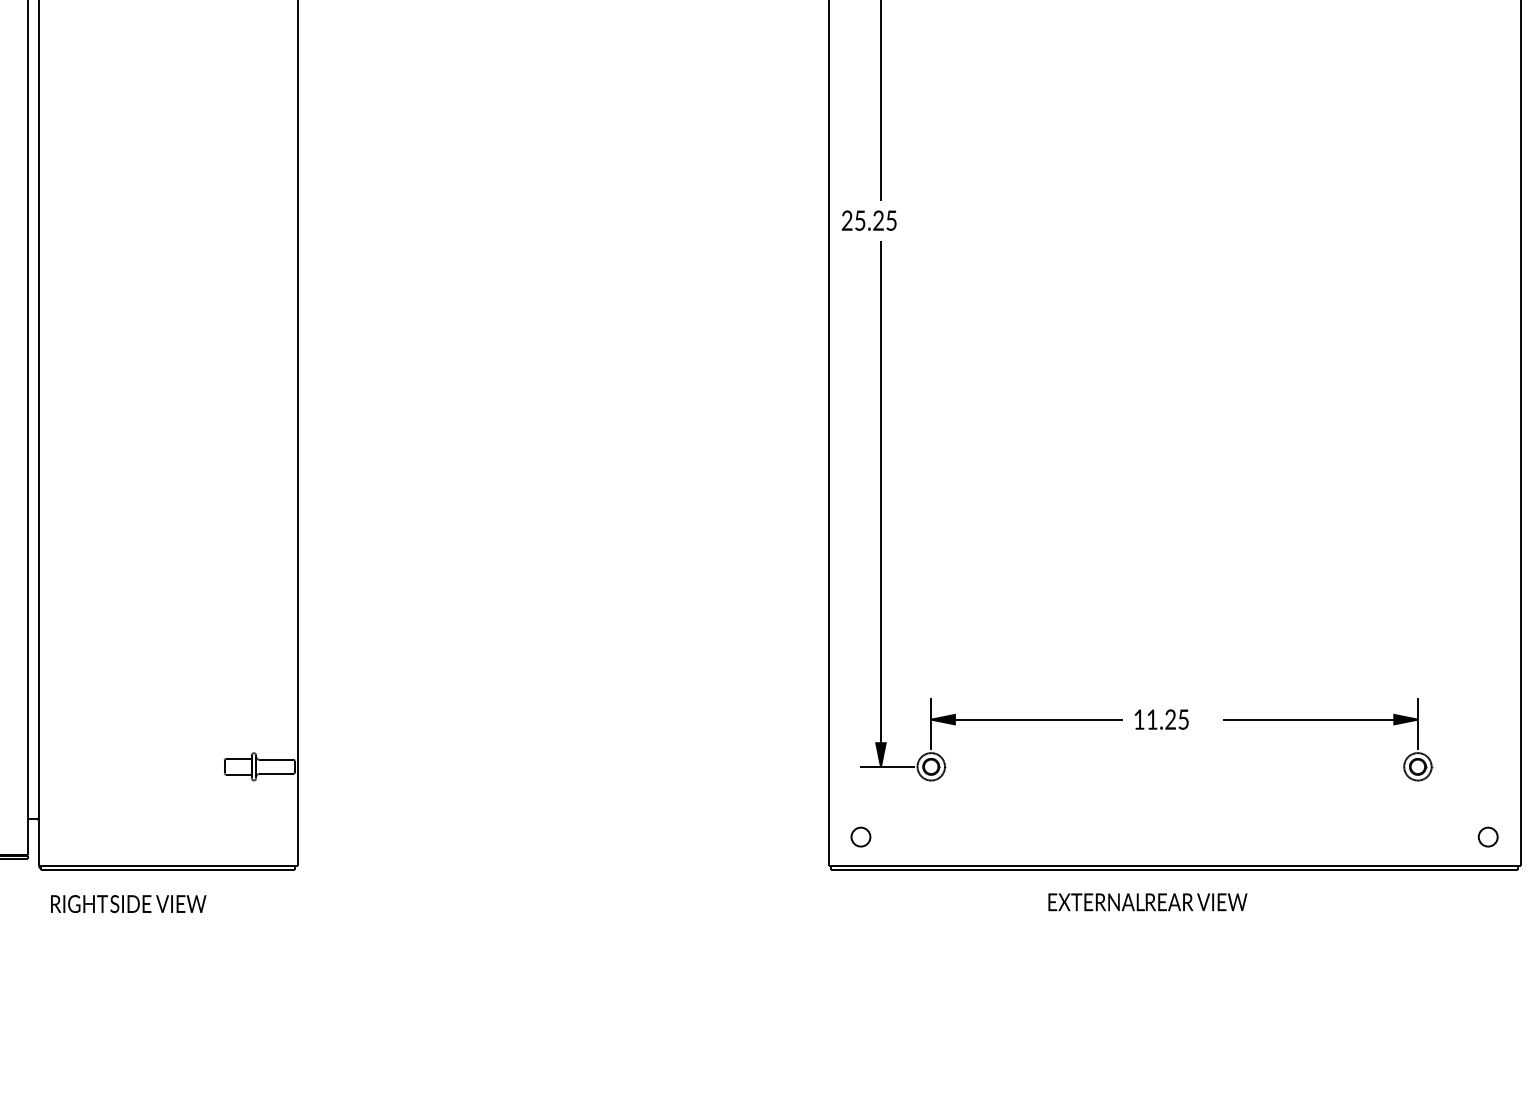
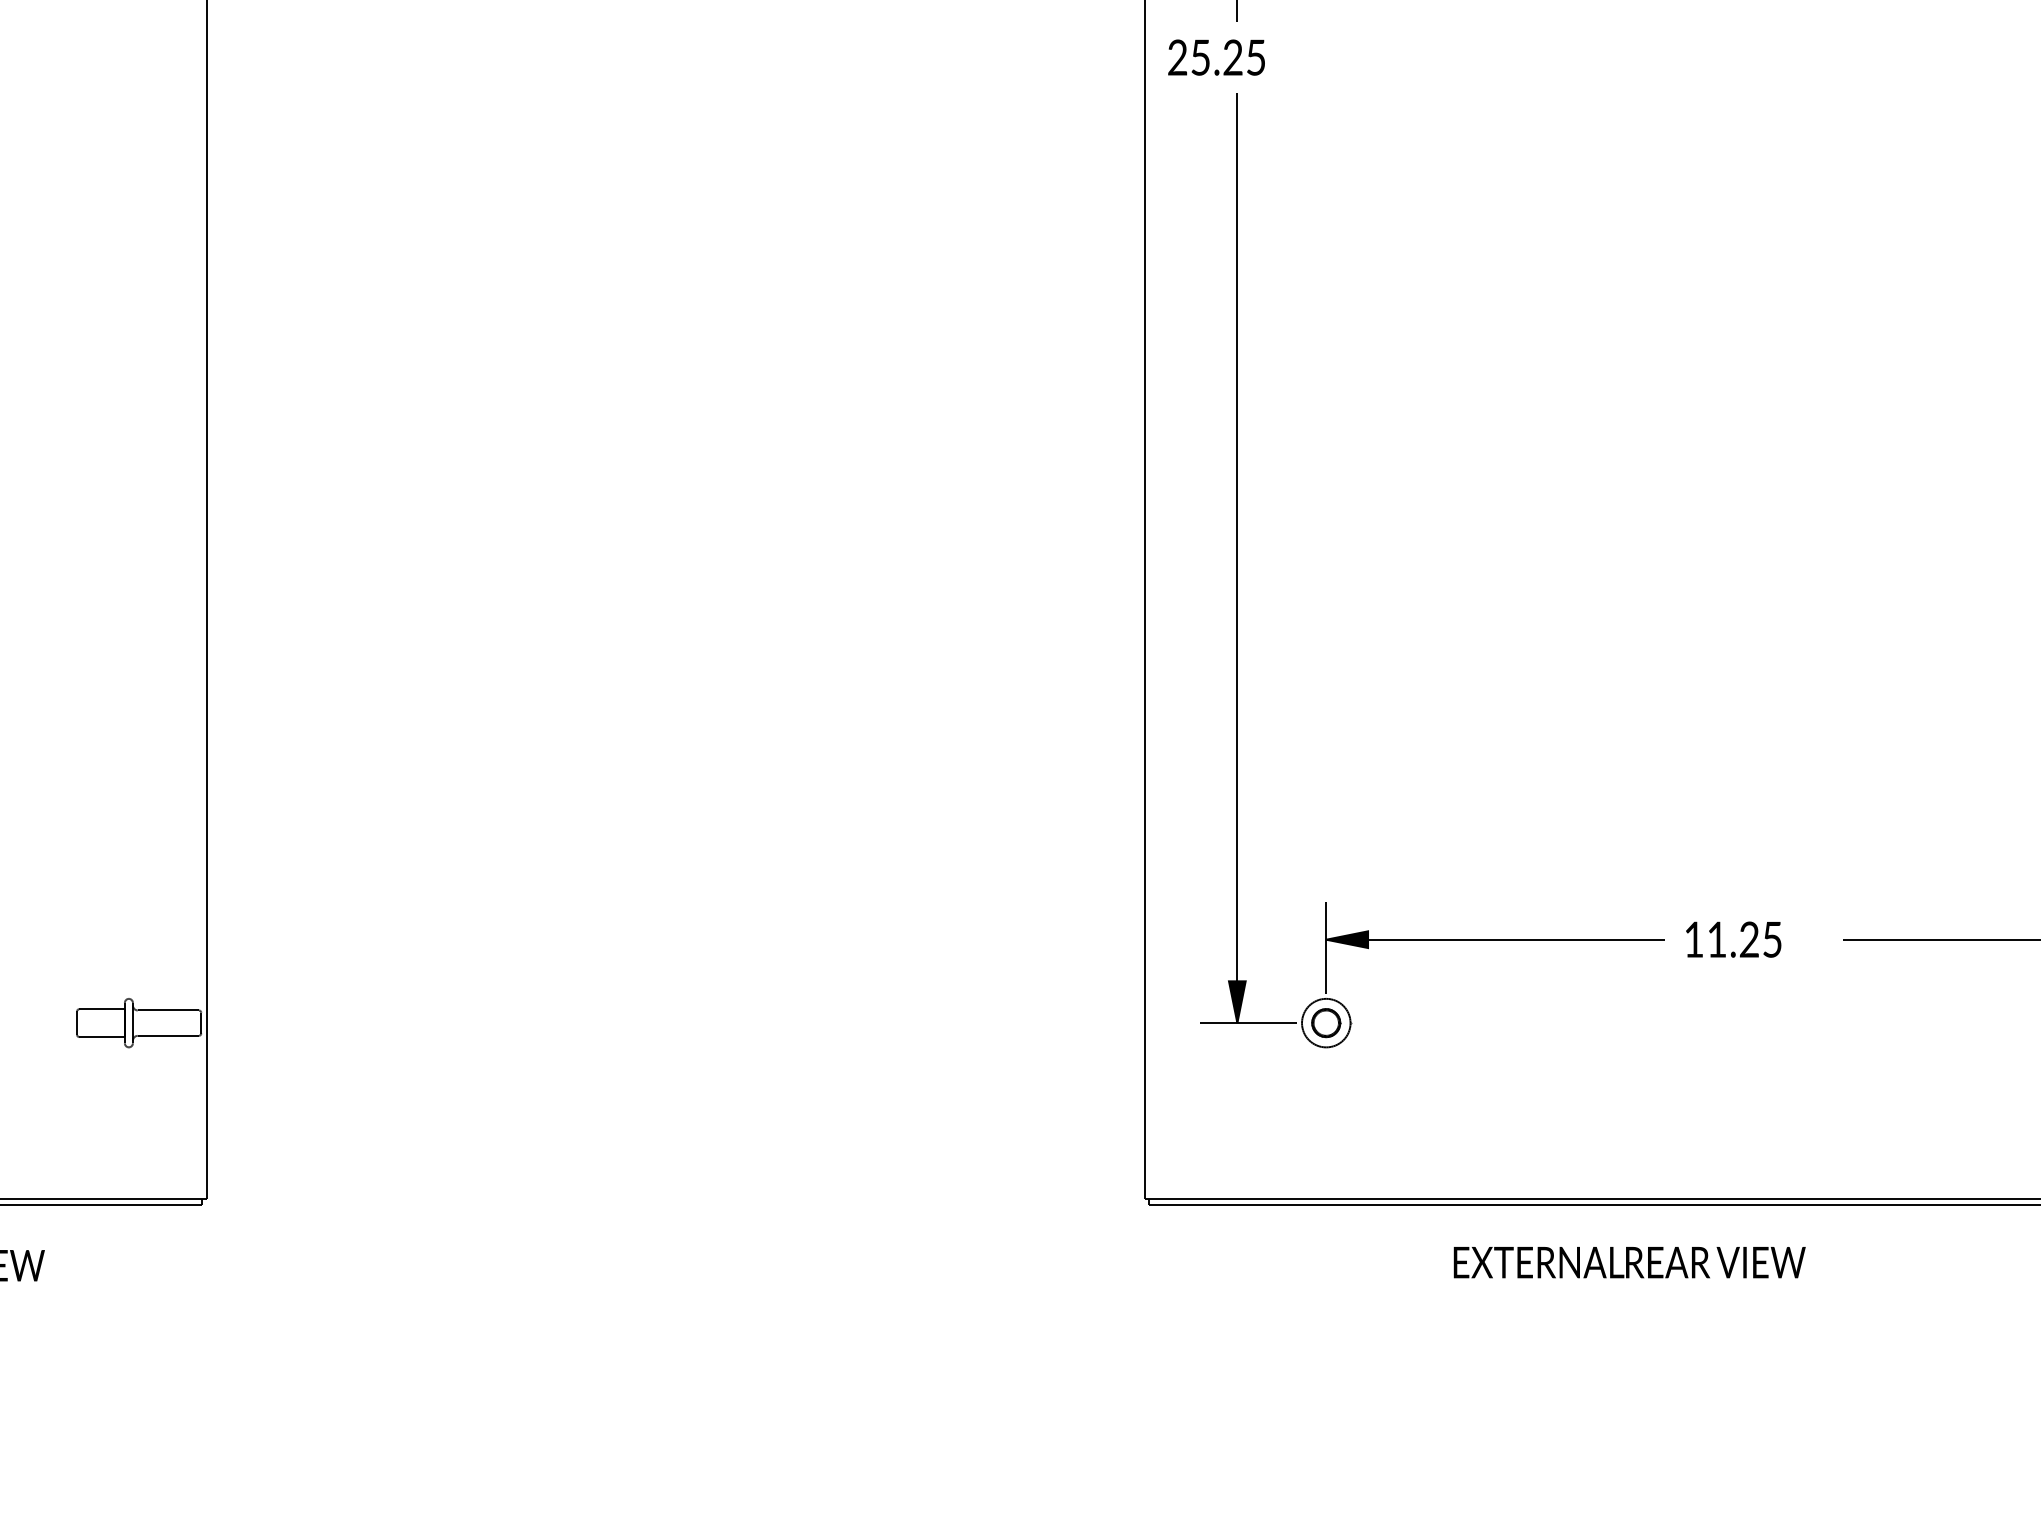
part: (860, 836) -> (1201, 1146), removed
text: (1147, 902) -> (1628, 1262), moved

